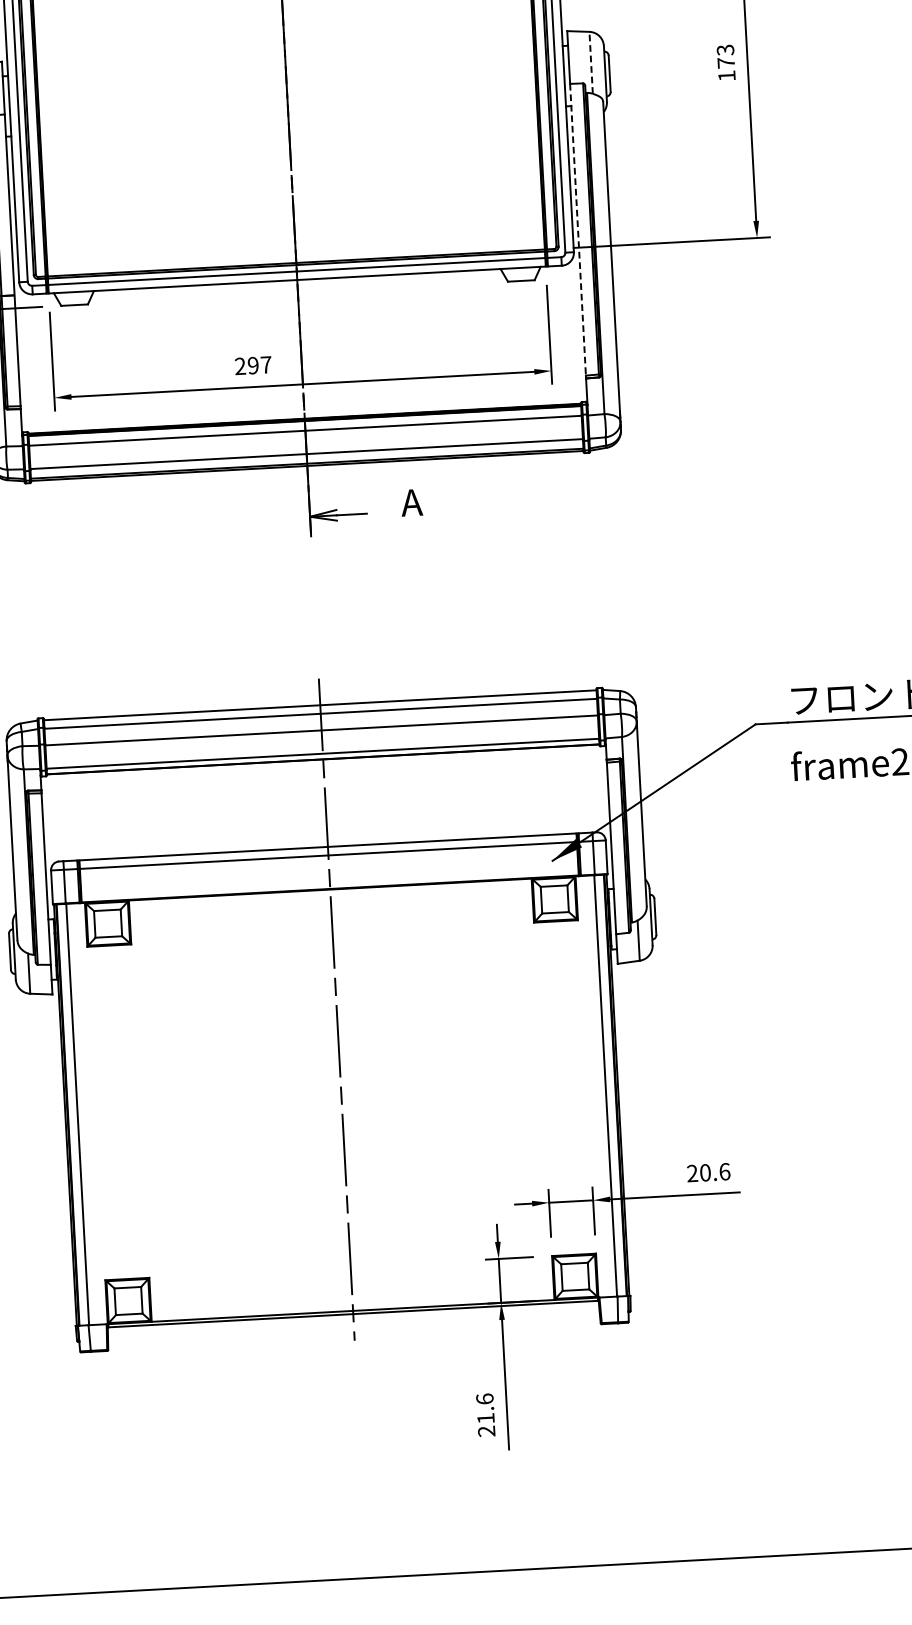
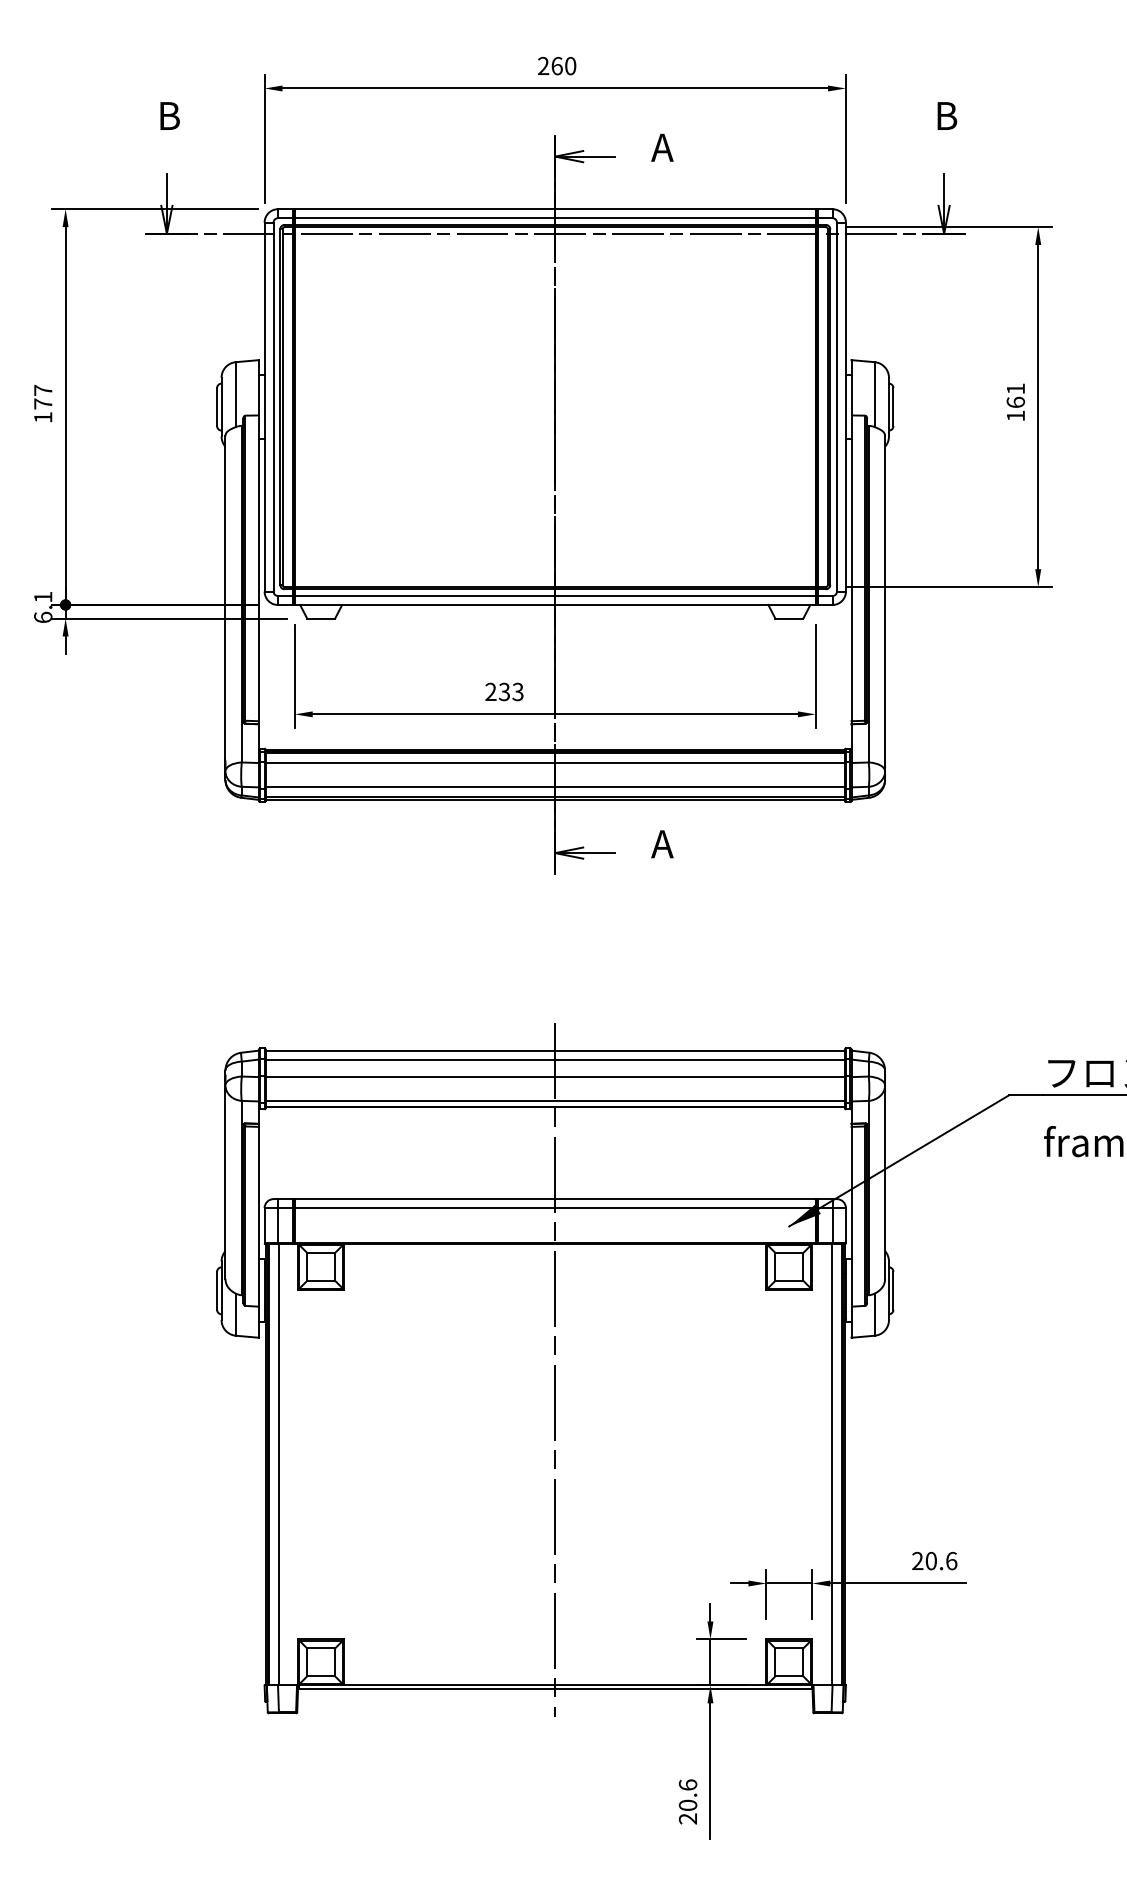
text: (725, 56) -> (1015, 395), 173 -> 161
line: (590, 62) -> (874, 394), dashed -> solid
line: (578, 229) -> (851, 568), dashed -> solid
text: (259, 364) -> (510, 691), 297 -> 233
text: (485, 1417) -> (687, 1804), 21.6 -> 20.6

